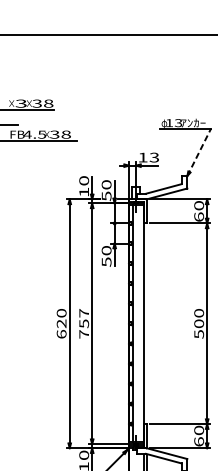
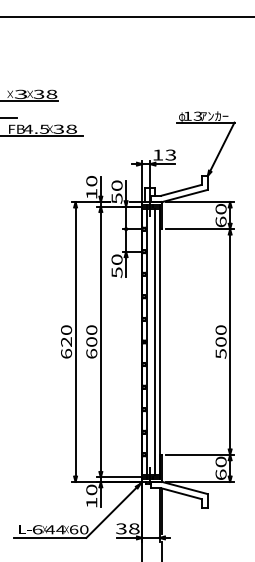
line: (199, 152) -> (221, 149), dashed -> solid
text: (83, 323) -> (91, 341), 757 -> 600
line: (139, 323) -> (154, 341), added

